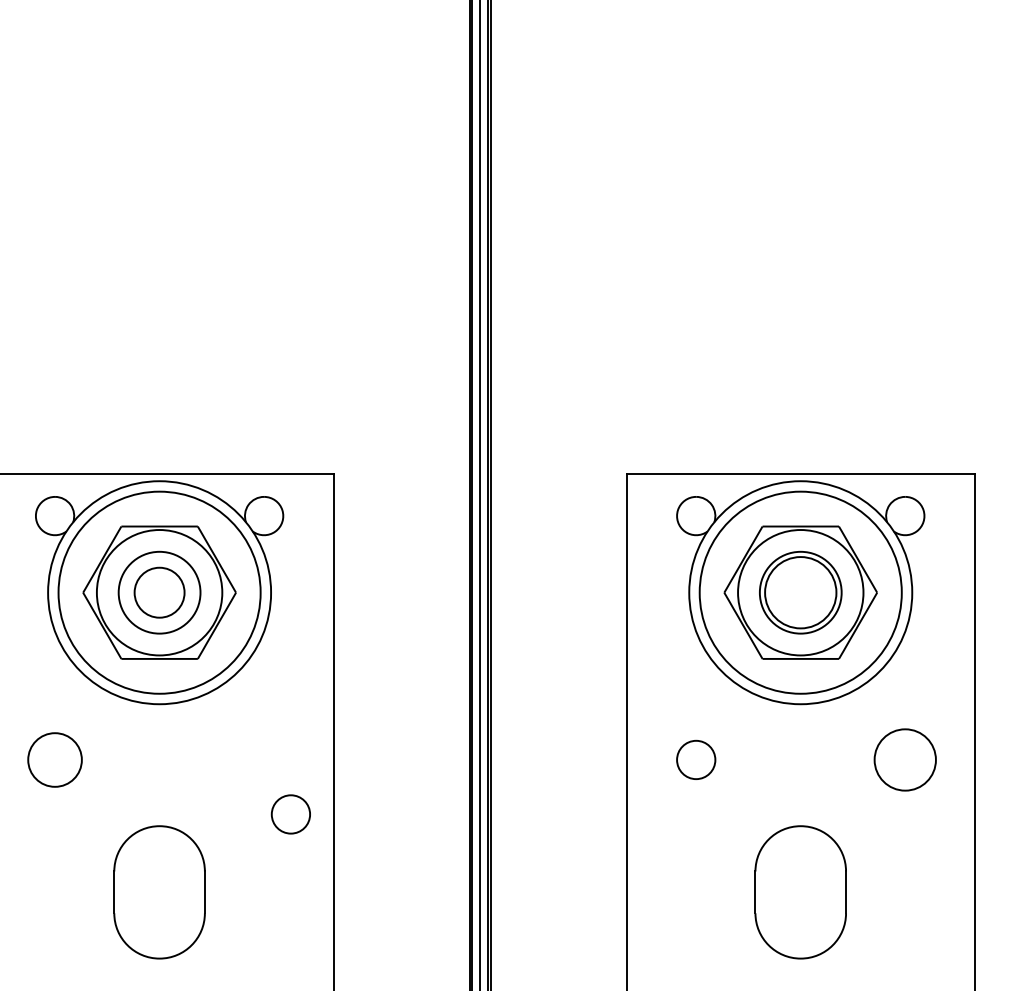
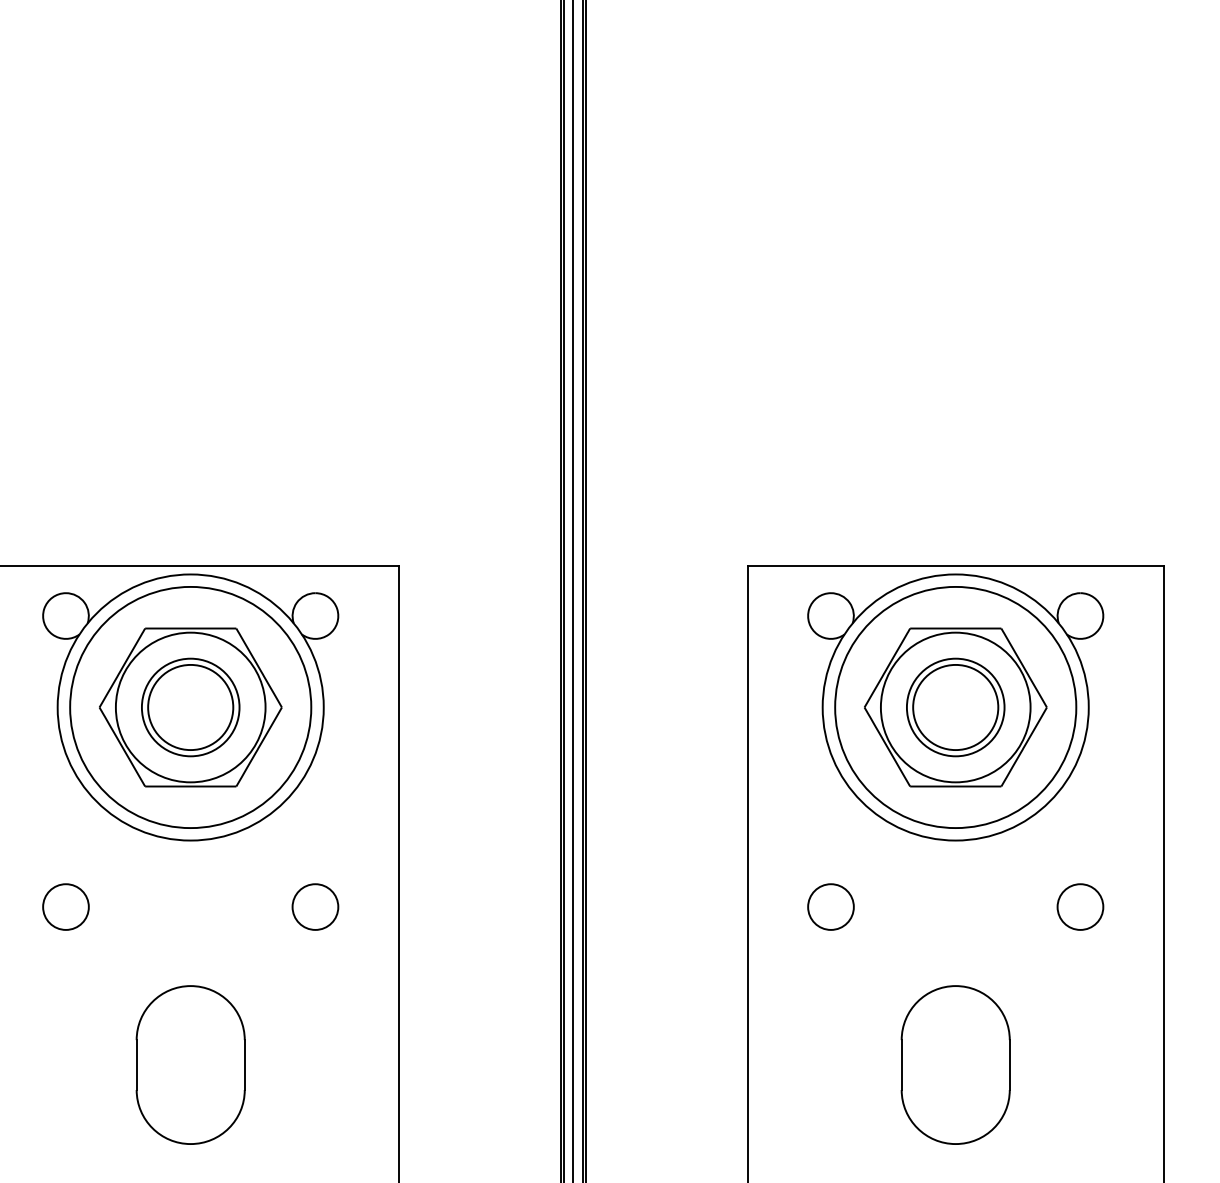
circle: (159, 592) -> (190, 707), size x1.43
circle: (54, 759) -> (65, 906), size x0.71
circle: (905, 759) -> (1080, 906), size x0.62
circle: (290, 813) -> (315, 906), moved

